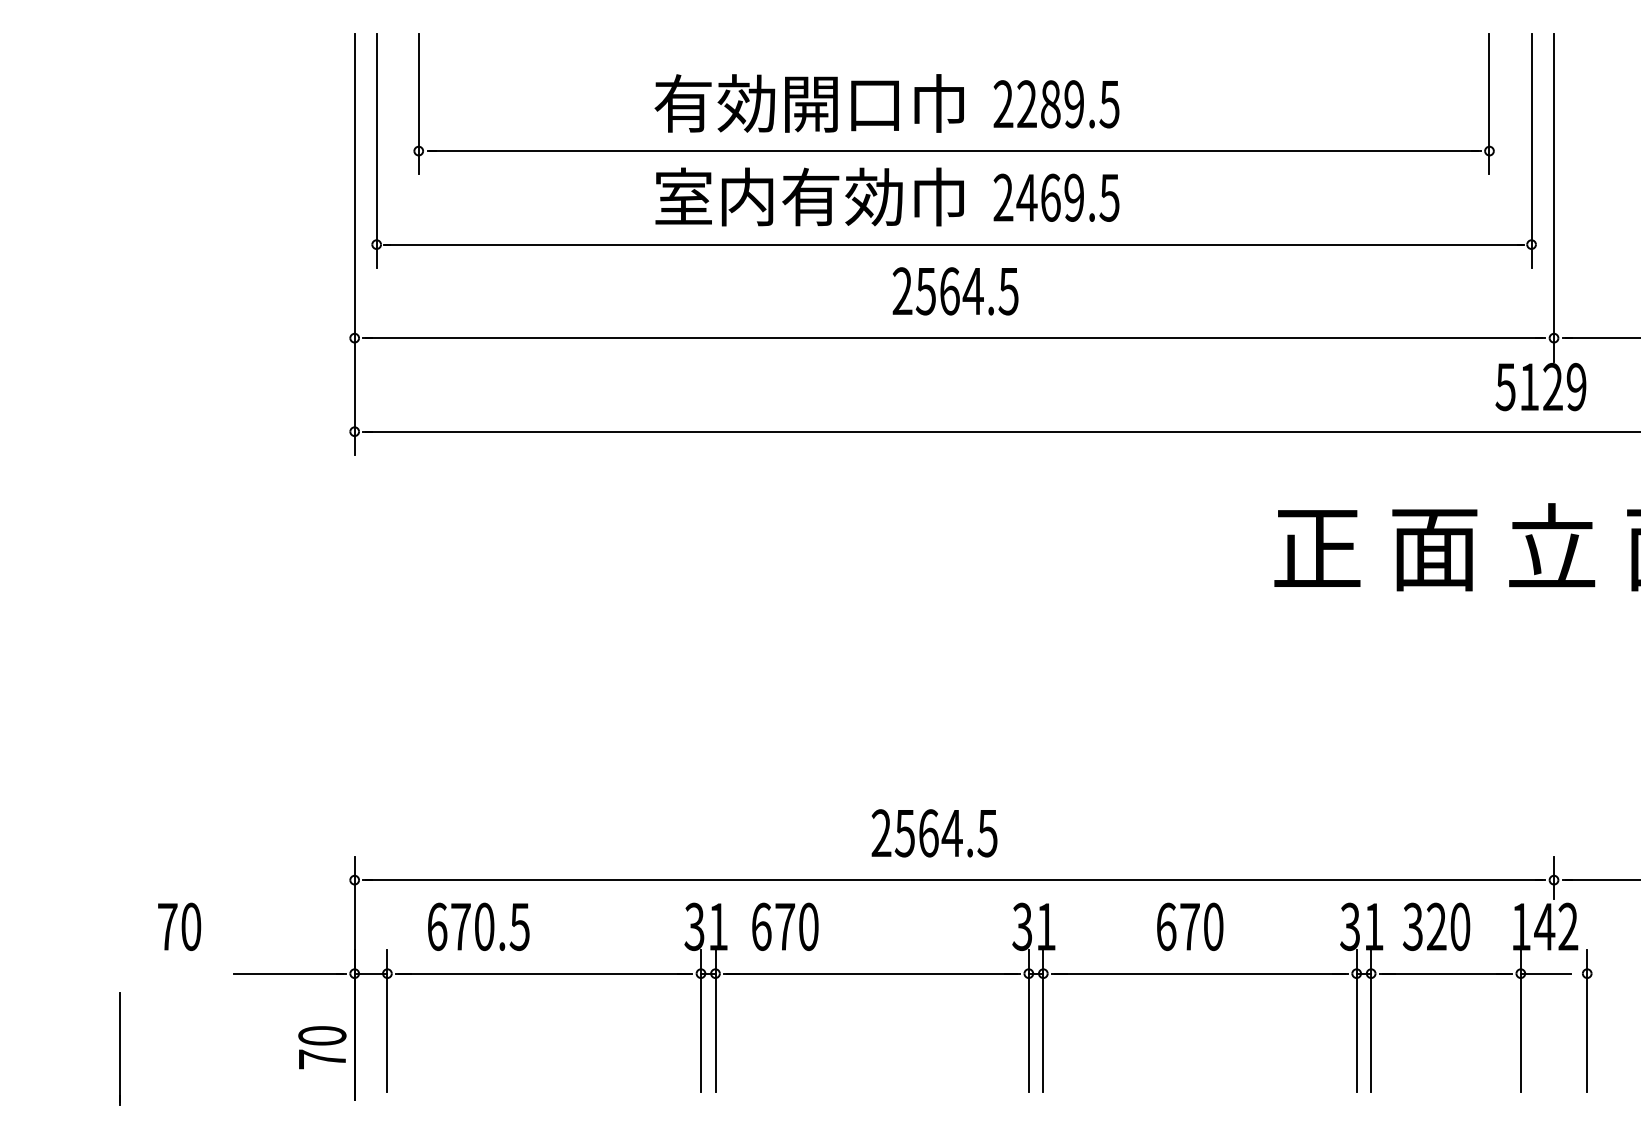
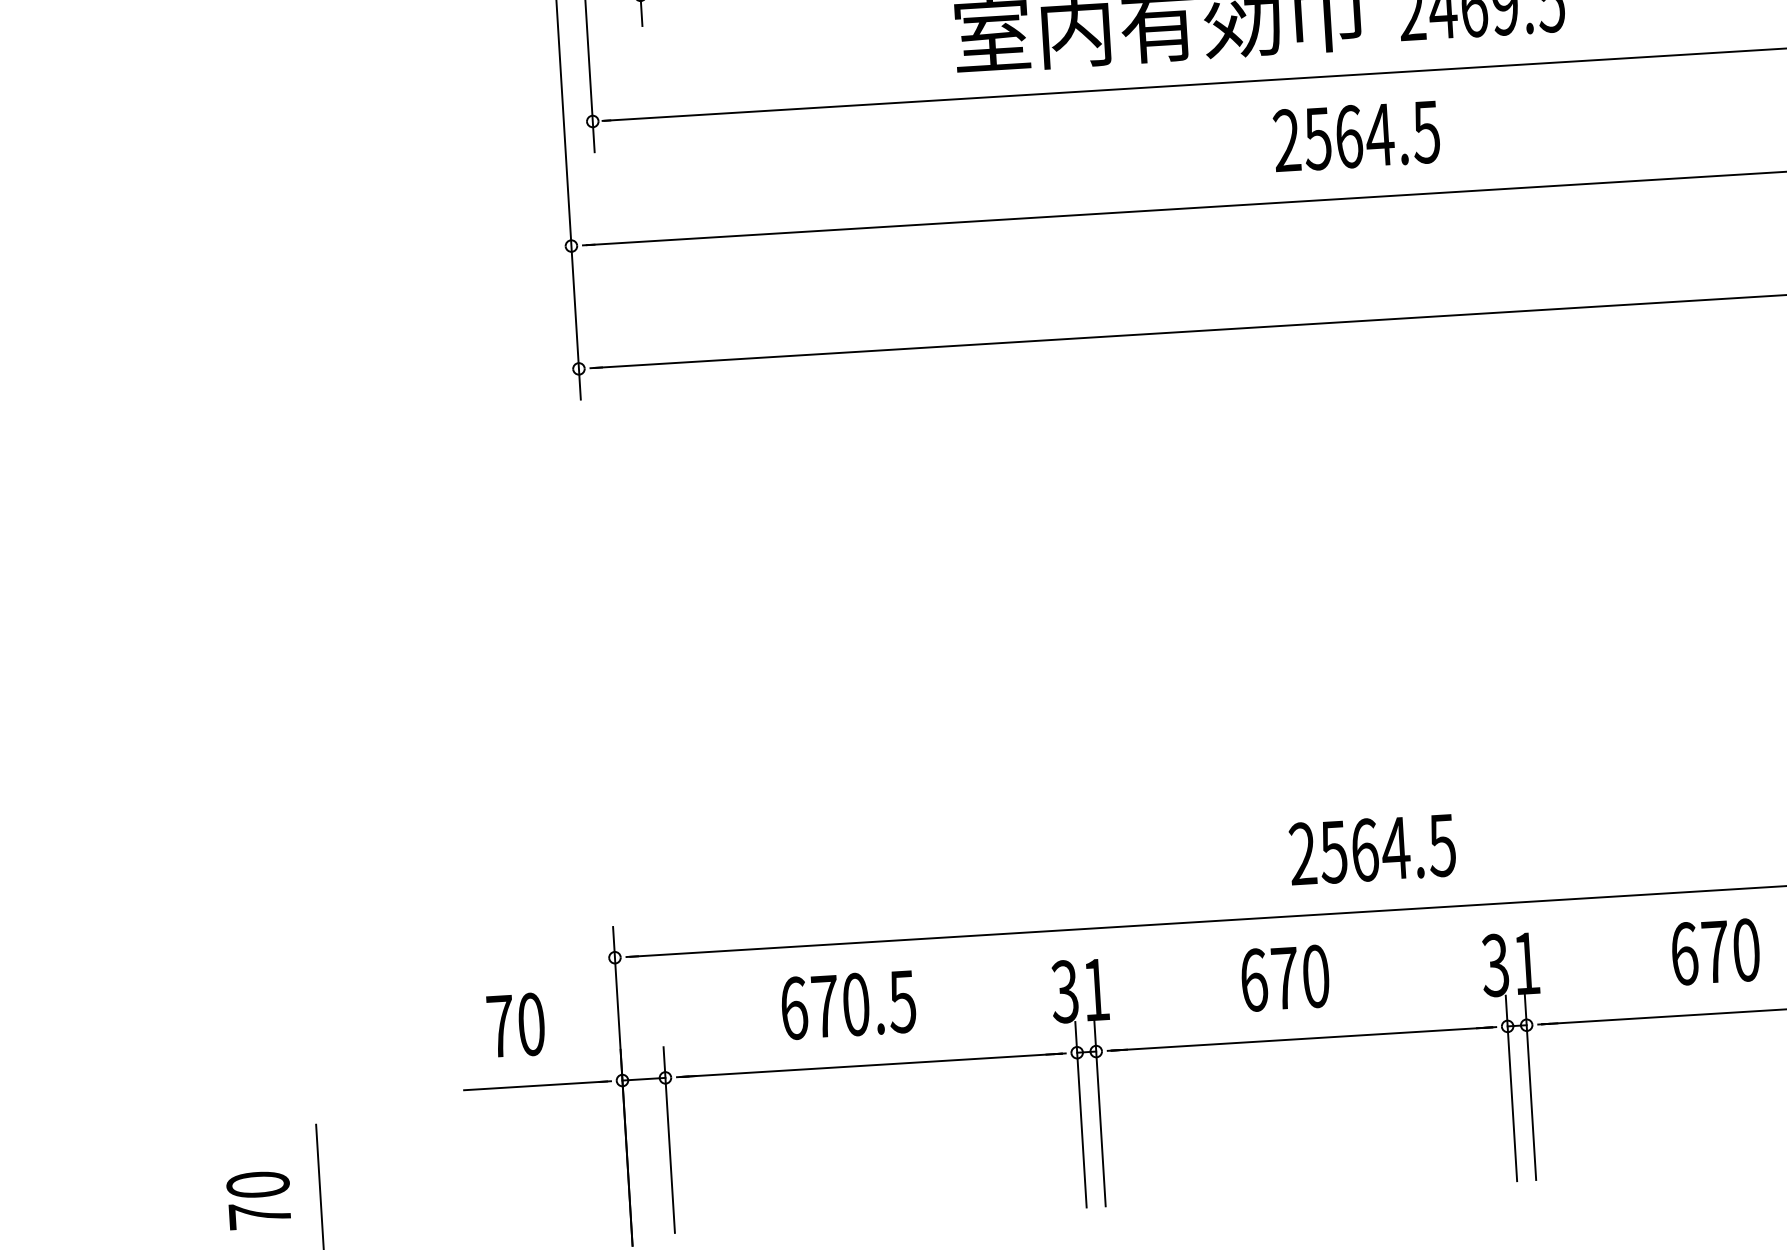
text: (179, 926) -> (516, 1024), moved
text: (478, 926) -> (848, 1004), moved
text: (785, 926) -> (1285, 977), moved
text: (322, 1047) -> (259, 1200), moved

